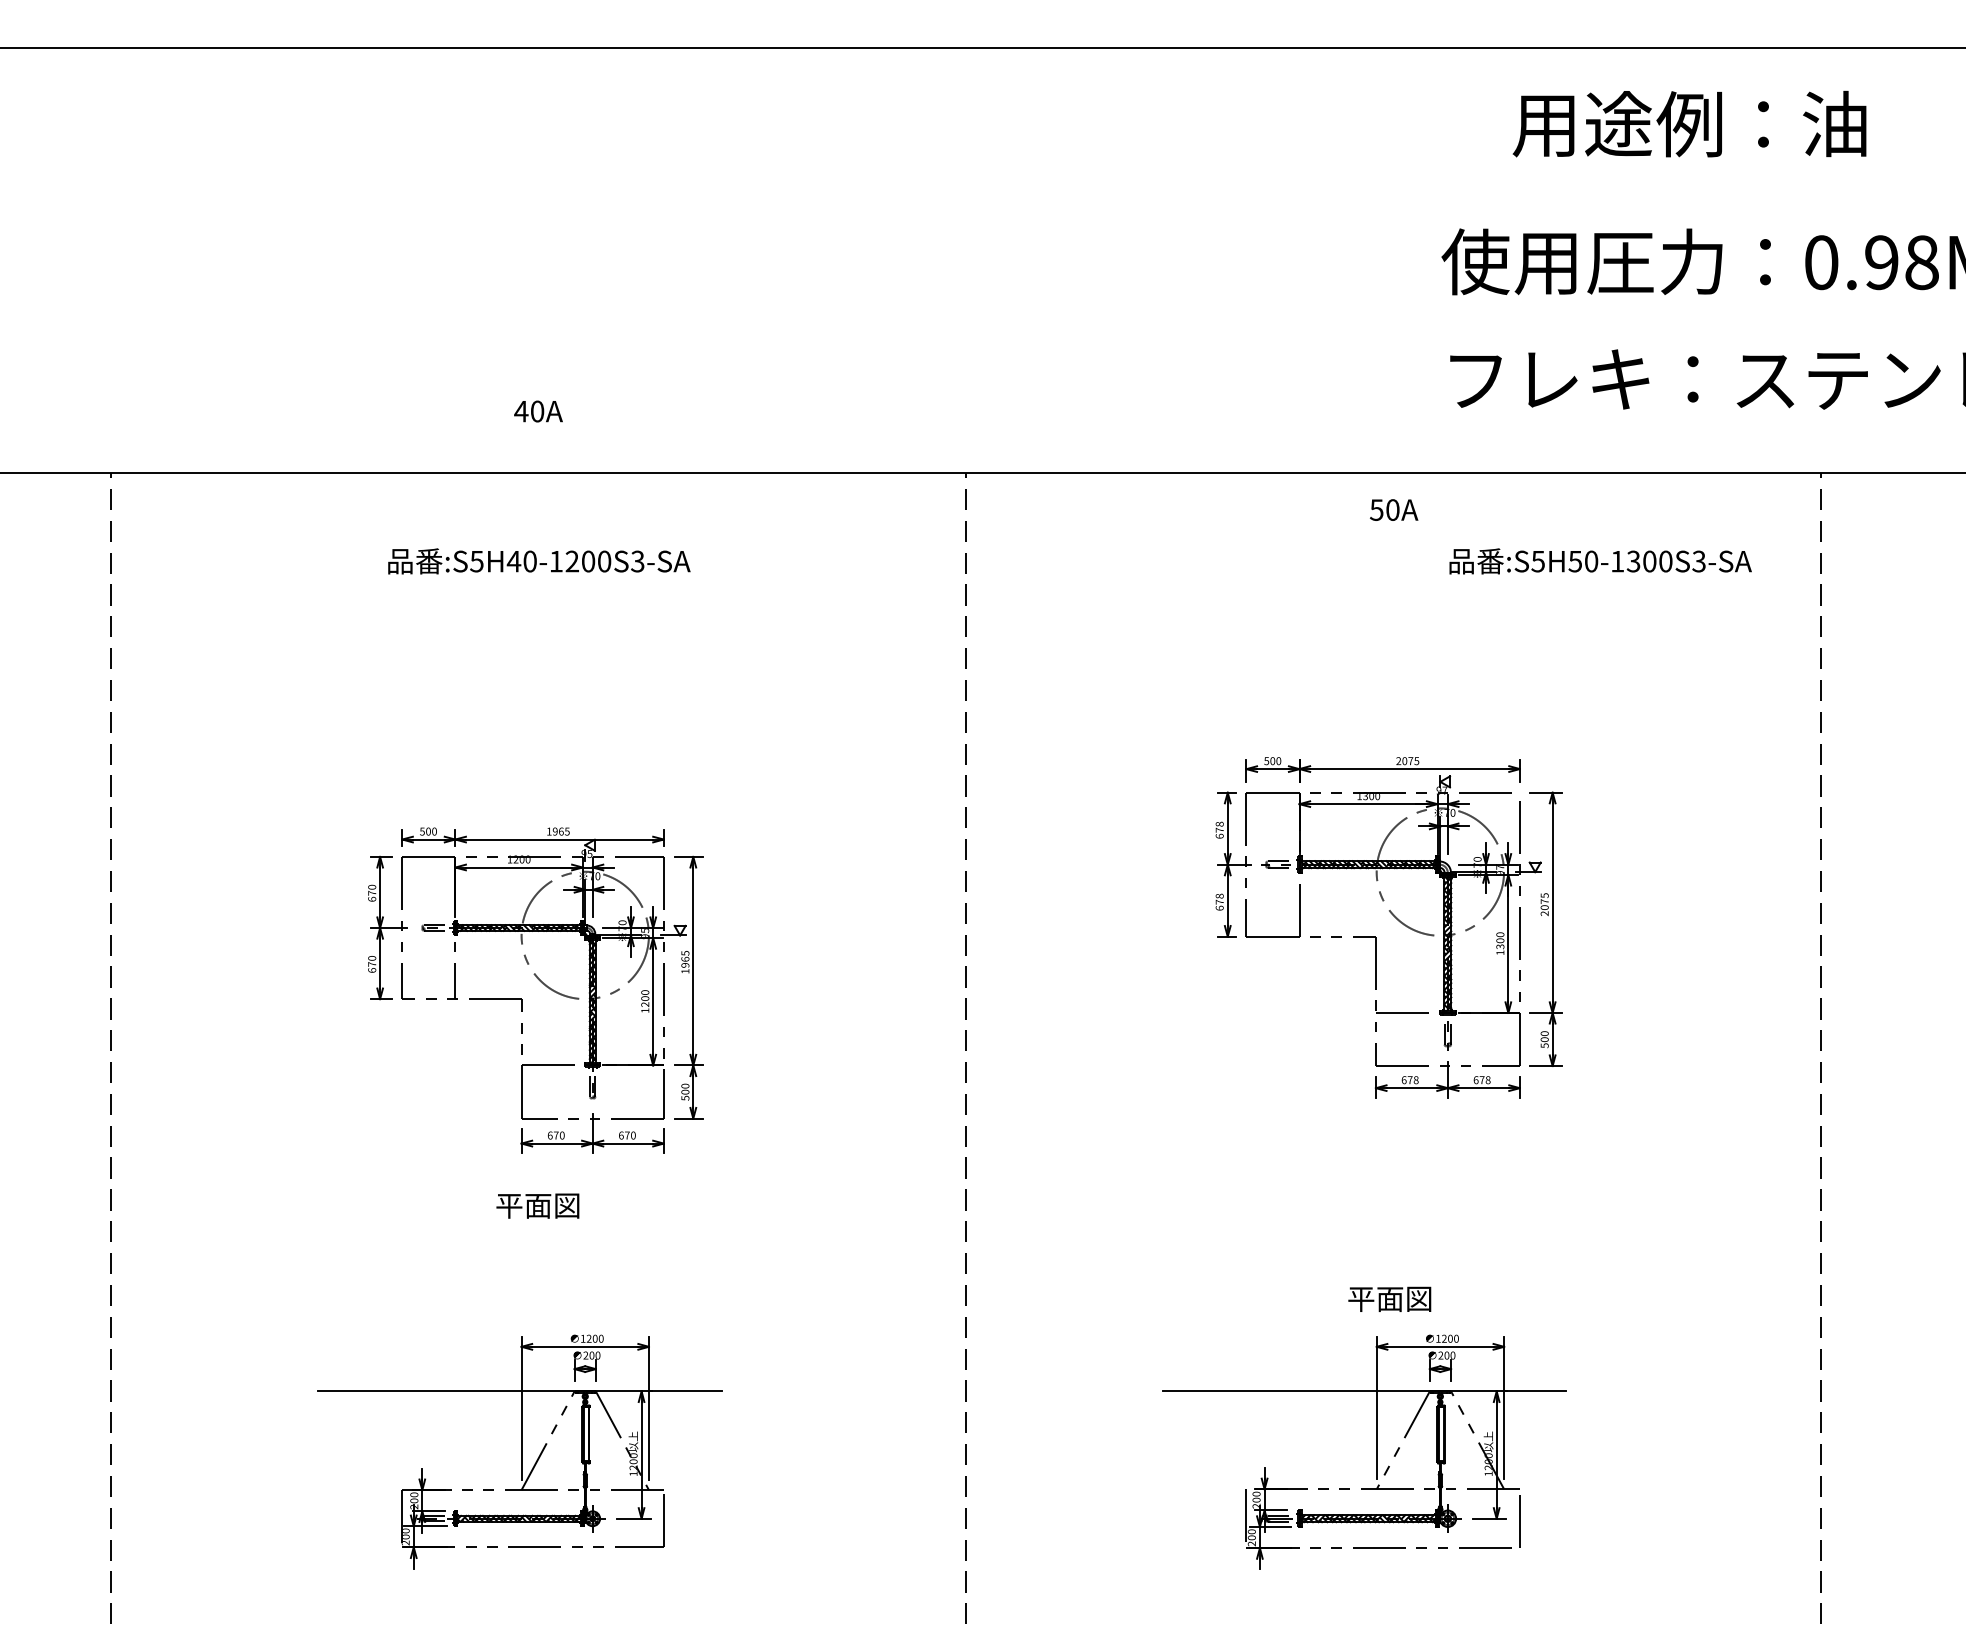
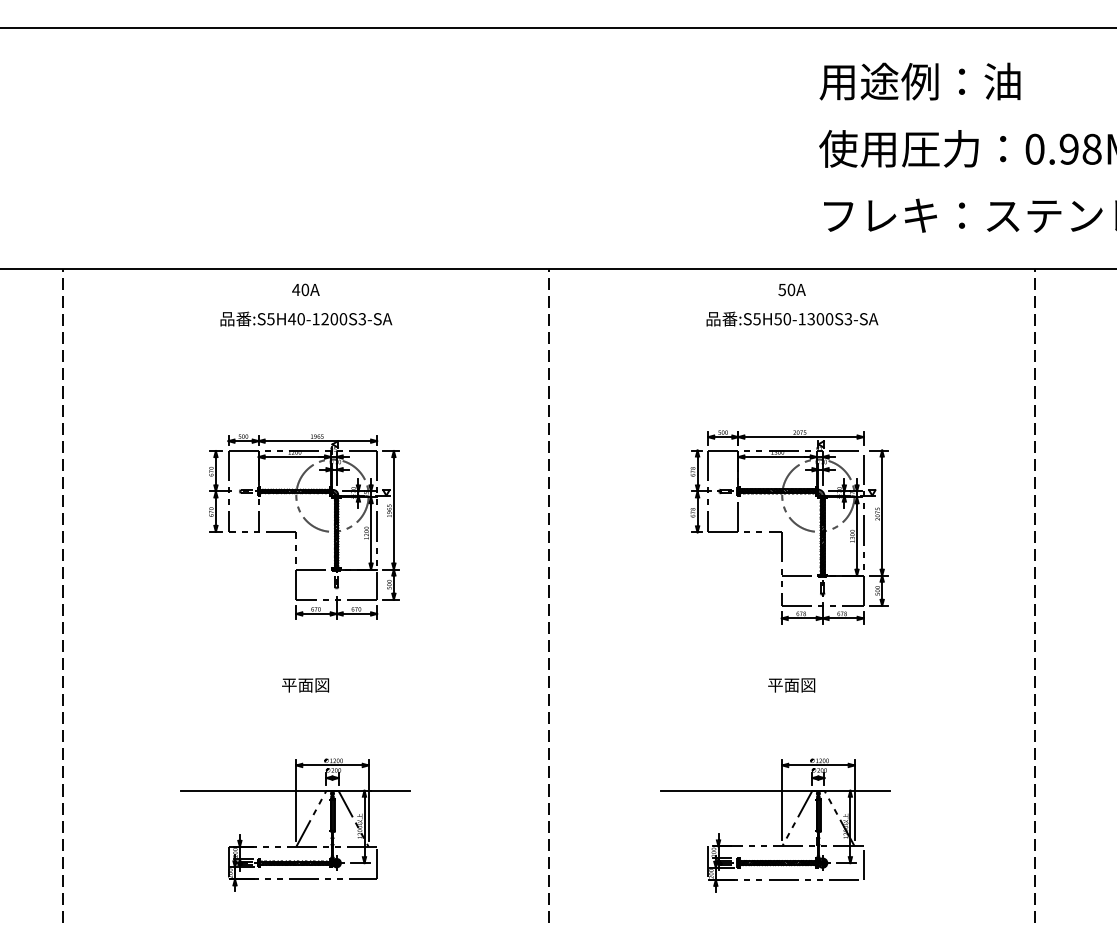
text: (1688, 123) -> (919, 81), moved
text: (537, 410) -> (305, 289), moved
text: (1600, 560) -> (792, 318), moved
part: (536, 989) -> (304, 526), moved
text: (1389, 1299) -> (791, 685), moved

